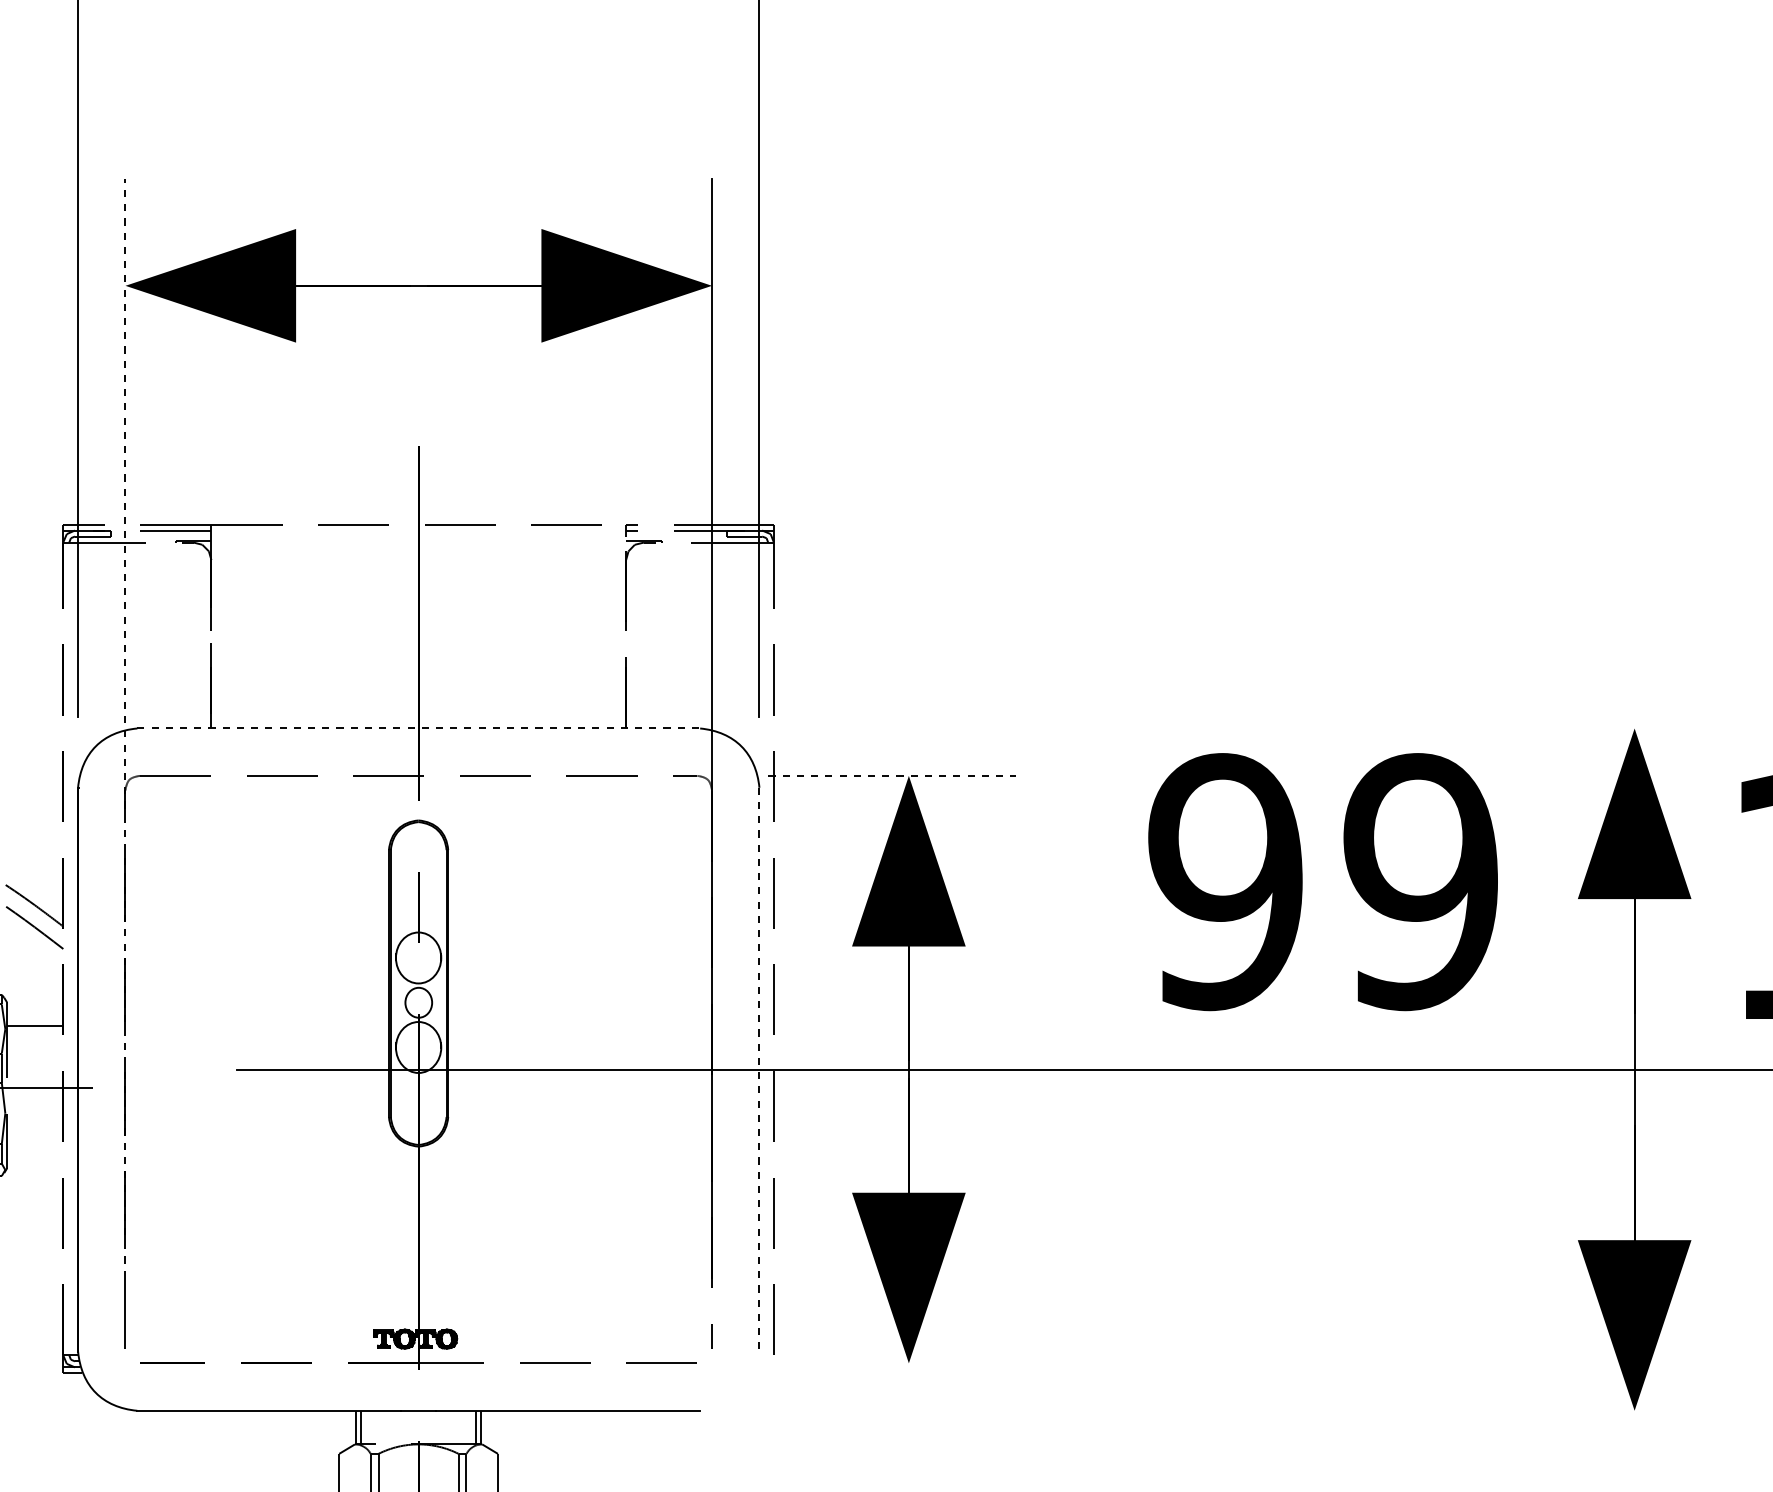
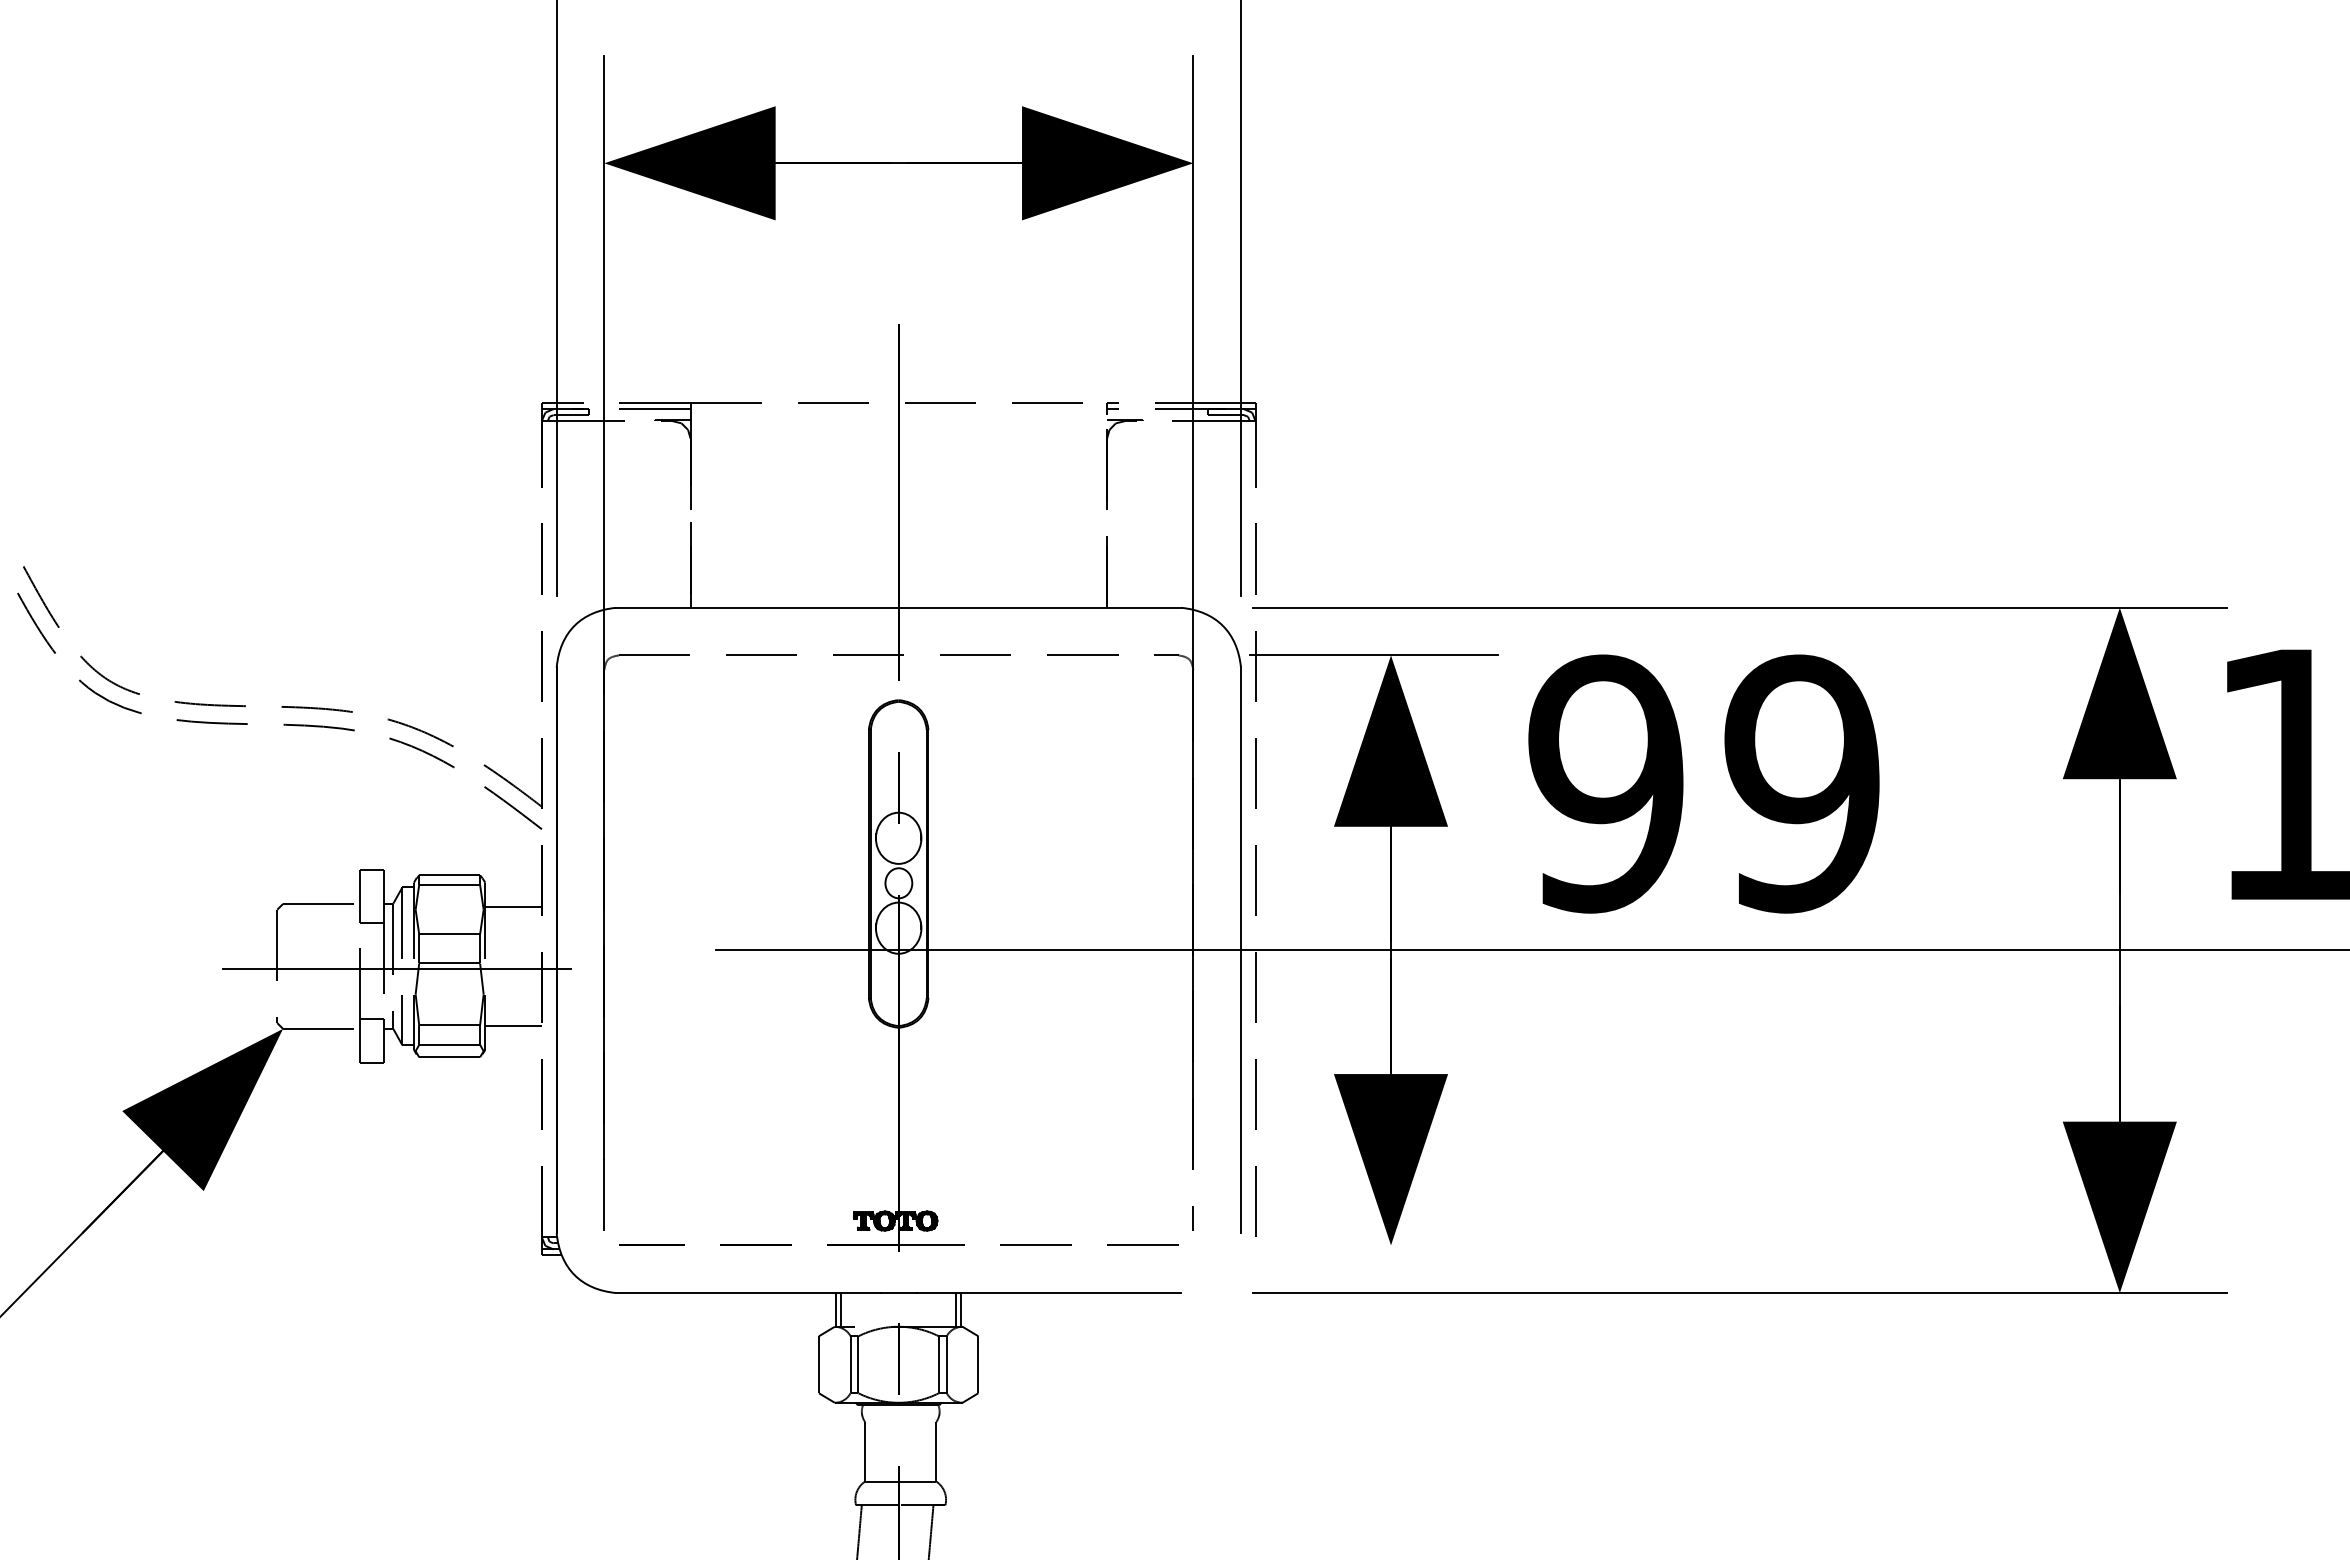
line: (125, 728) -> (604, 607), dashed -> solid
line: (418, 728) -> (898, 607), dashed -> solid
line: (1255, 728) -> (1739, 607), added
line: (892, 775) -> (1374, 655), dashed -> solid
text: (1322, 881) -> (1703, 783), moved
line: (758, 1069) -> (1240, 950), dashed -> solid
line: (35, 1144) -> (513, 1025), added
line: (1255, 1411) -> (1739, 1293), added

